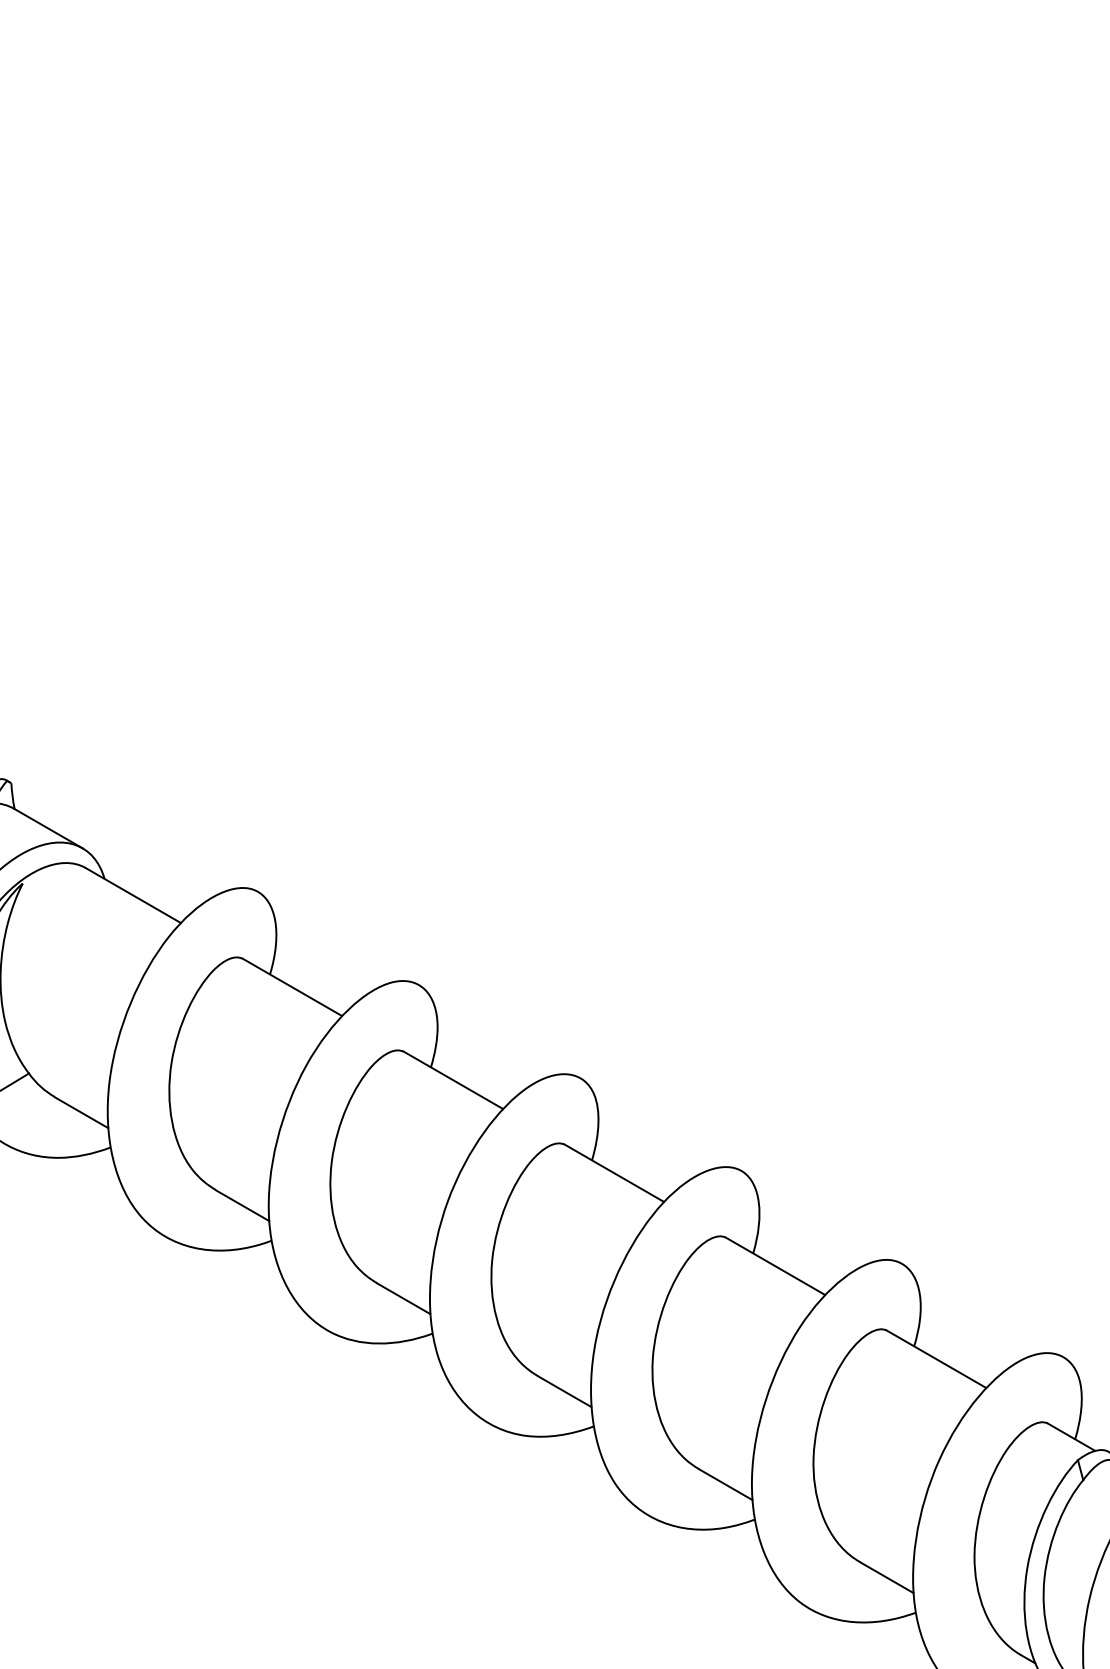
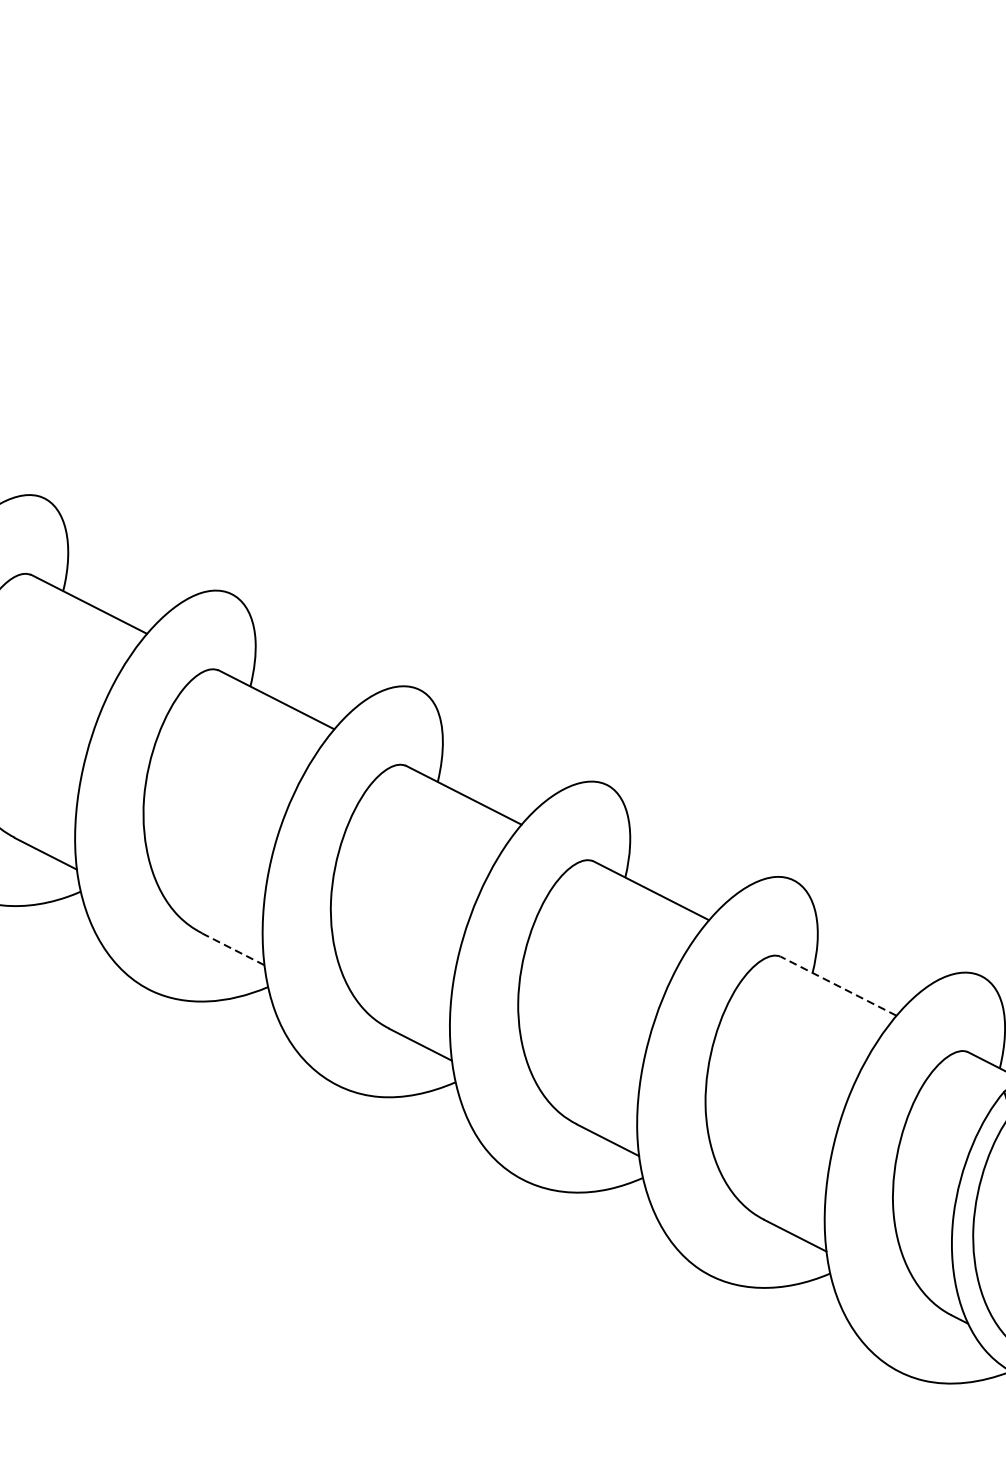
line: (403, 1298) -> (233, 949), solid -> dashed
line: (936, 1359) -> (838, 986), solid -> dashed

